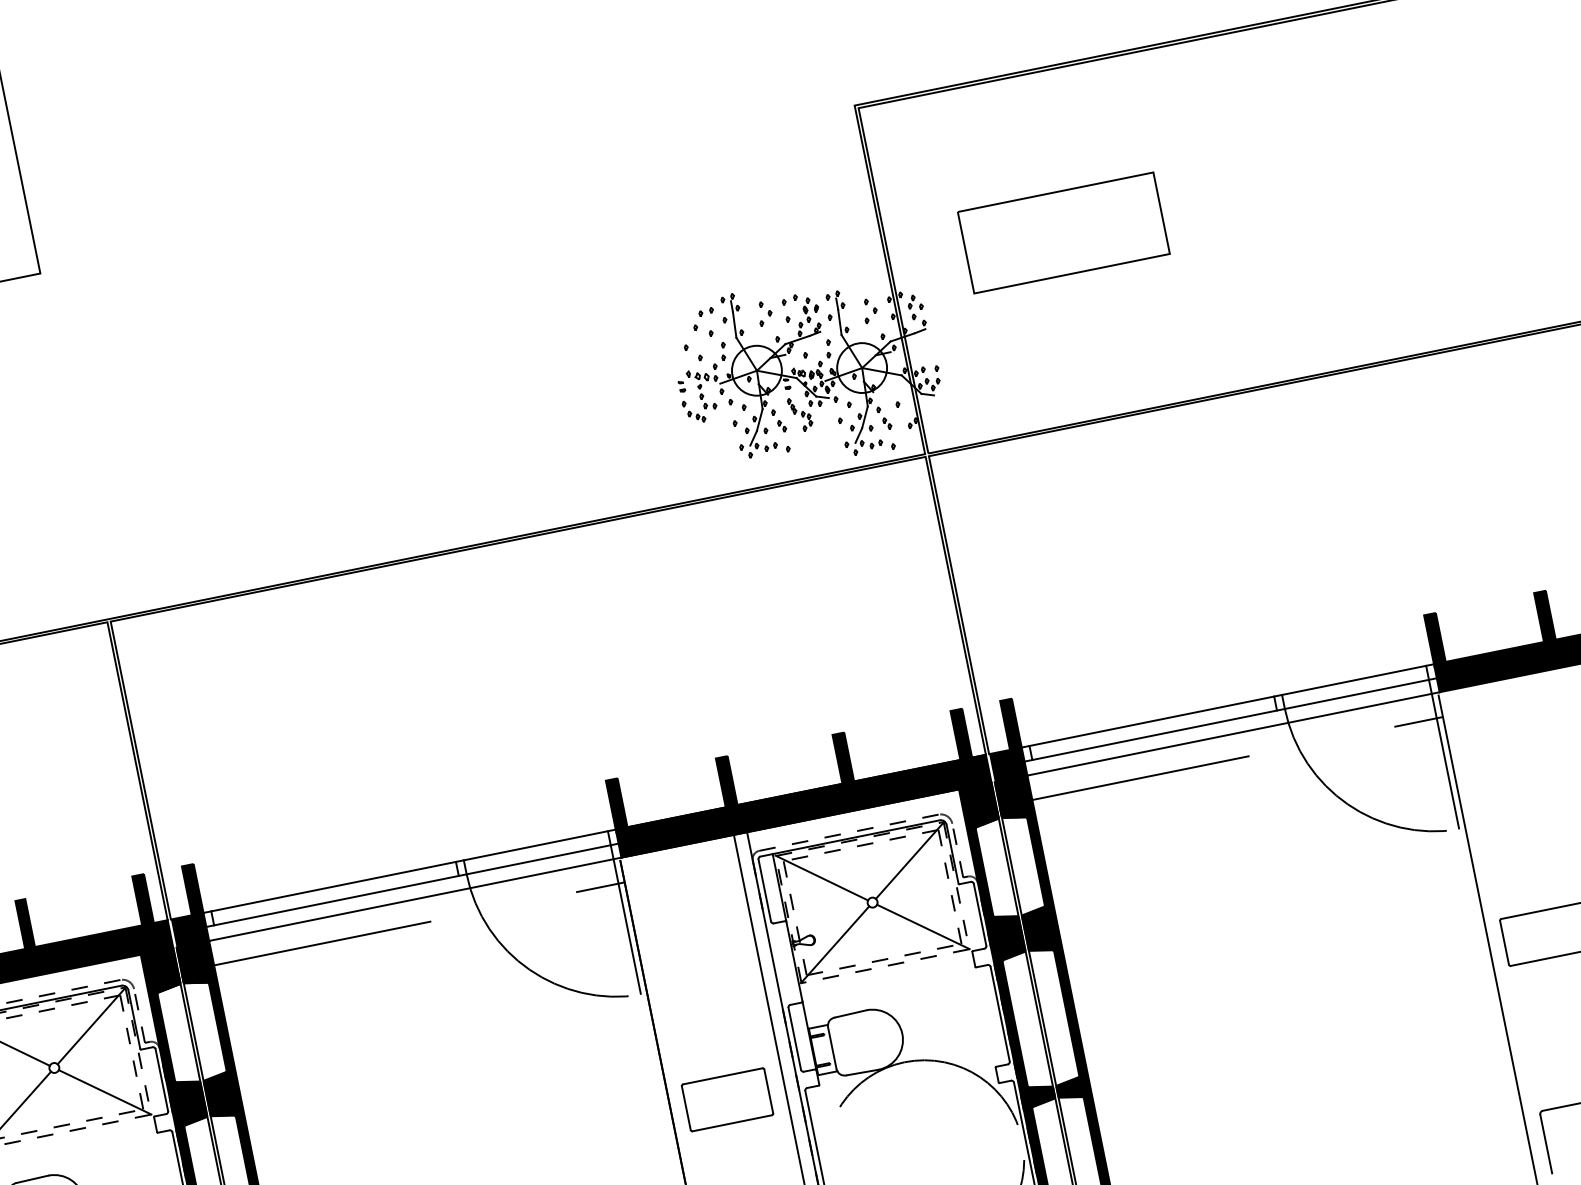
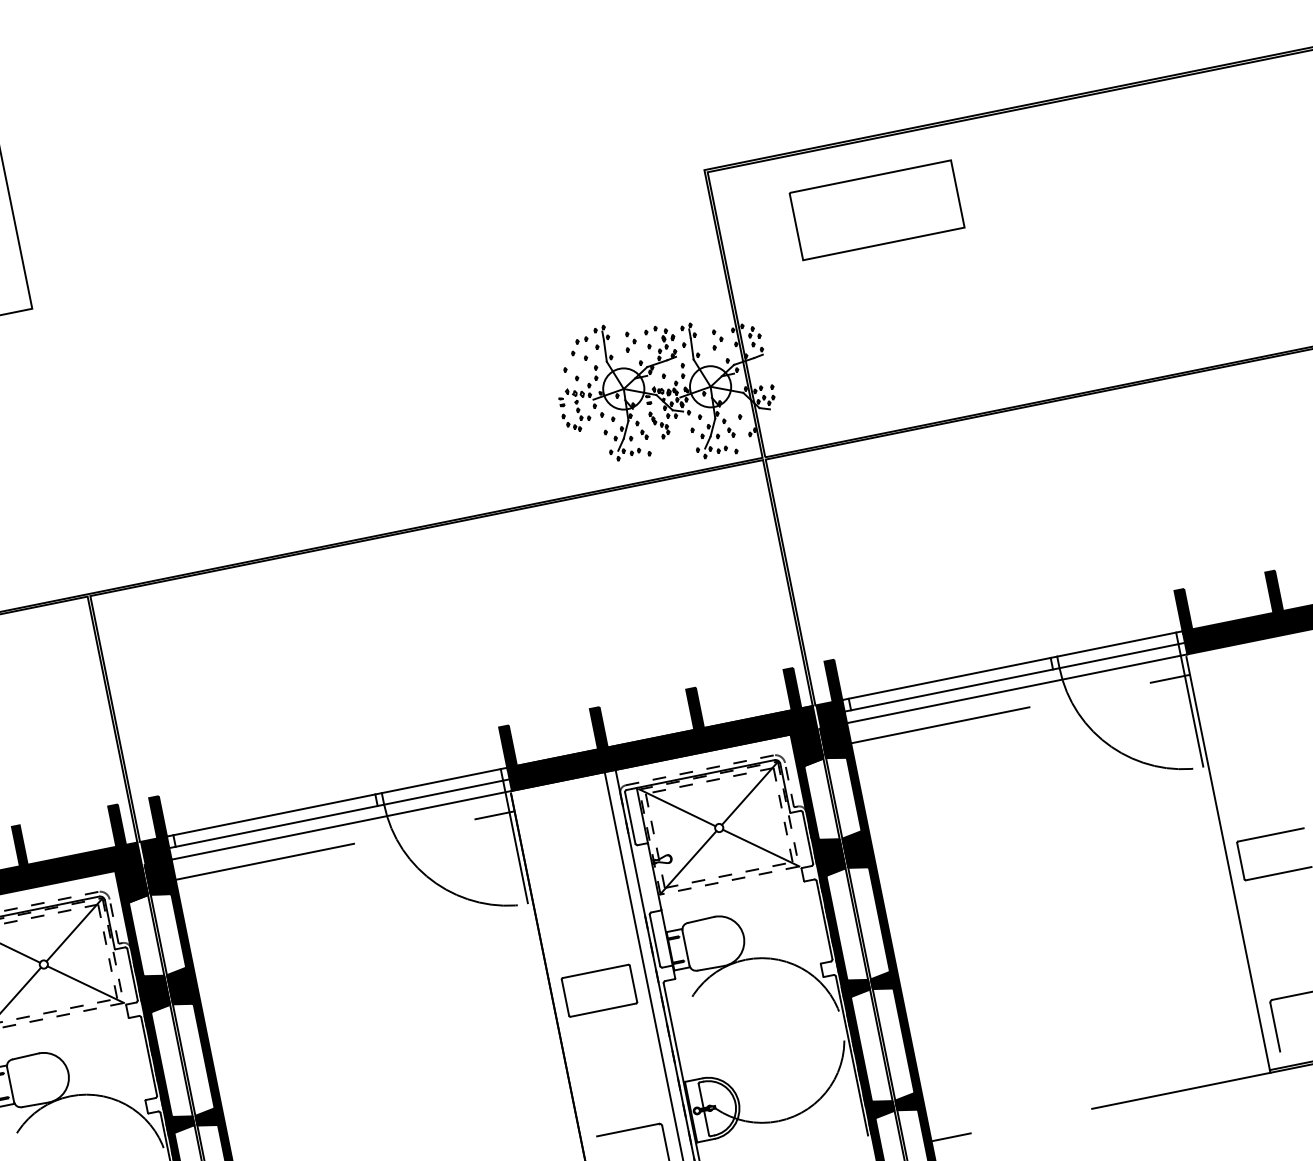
part: (1063, 233) -> (876, 210), moved

